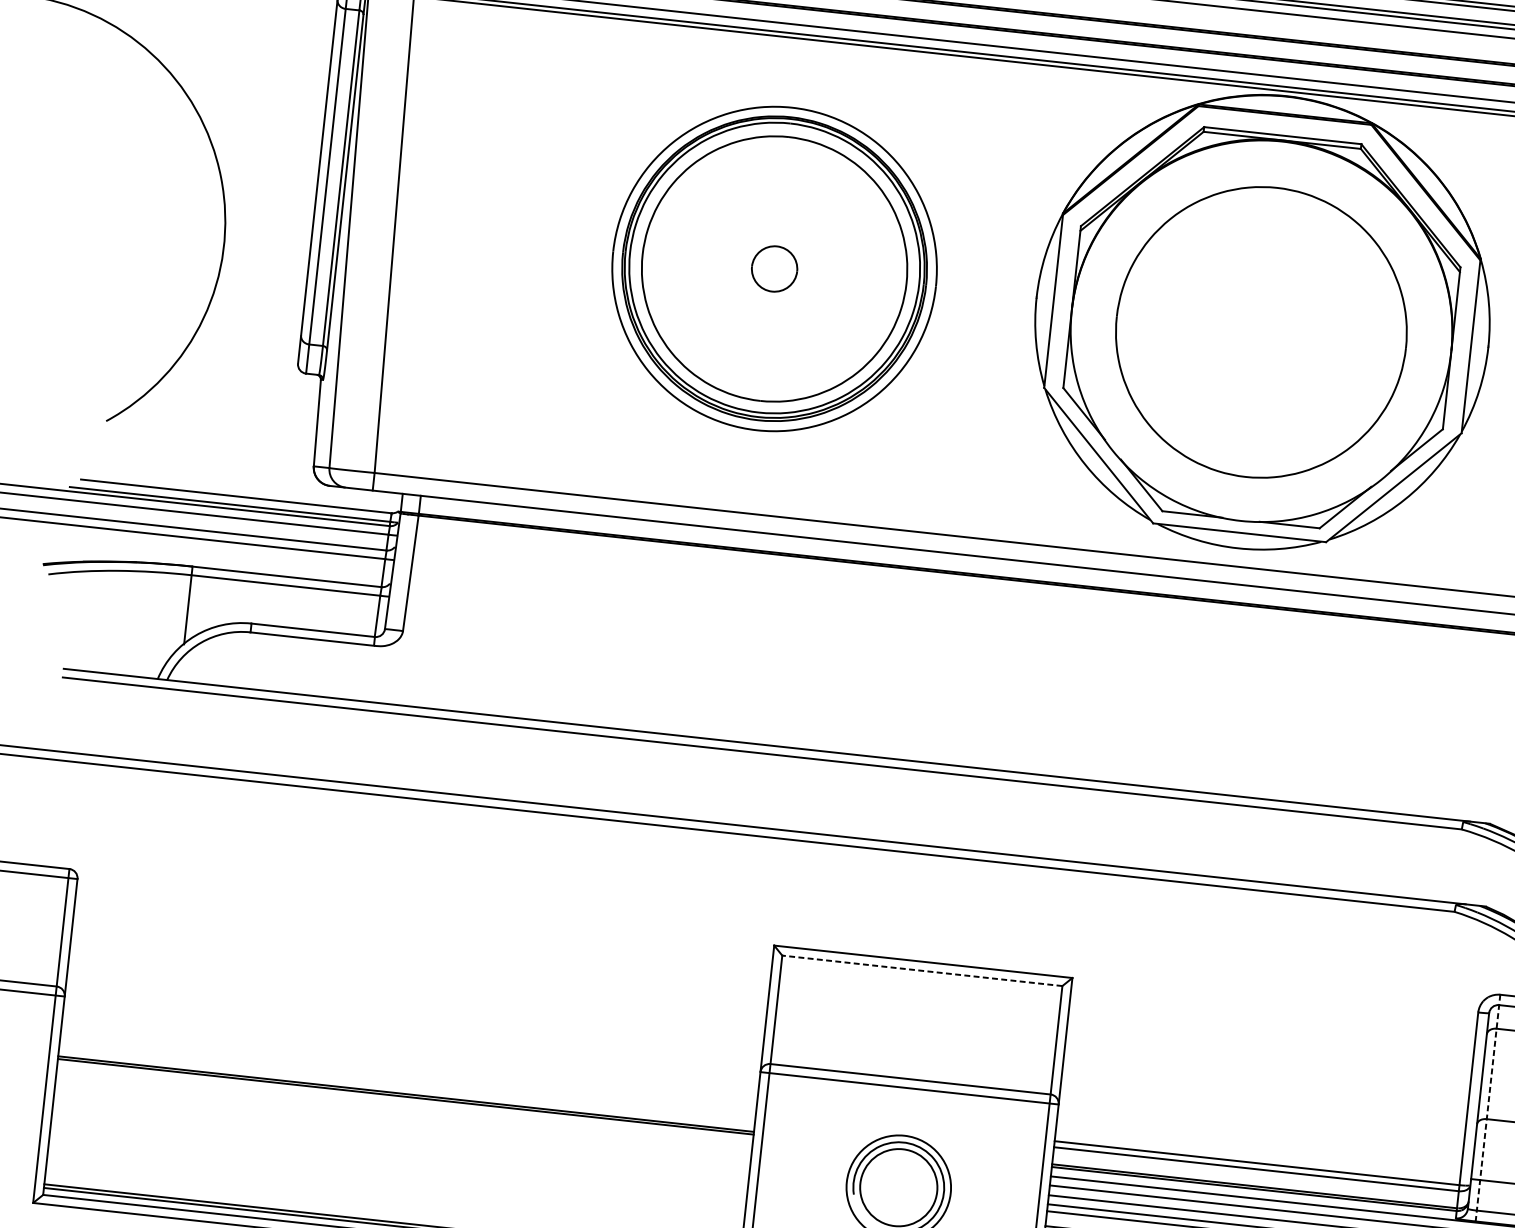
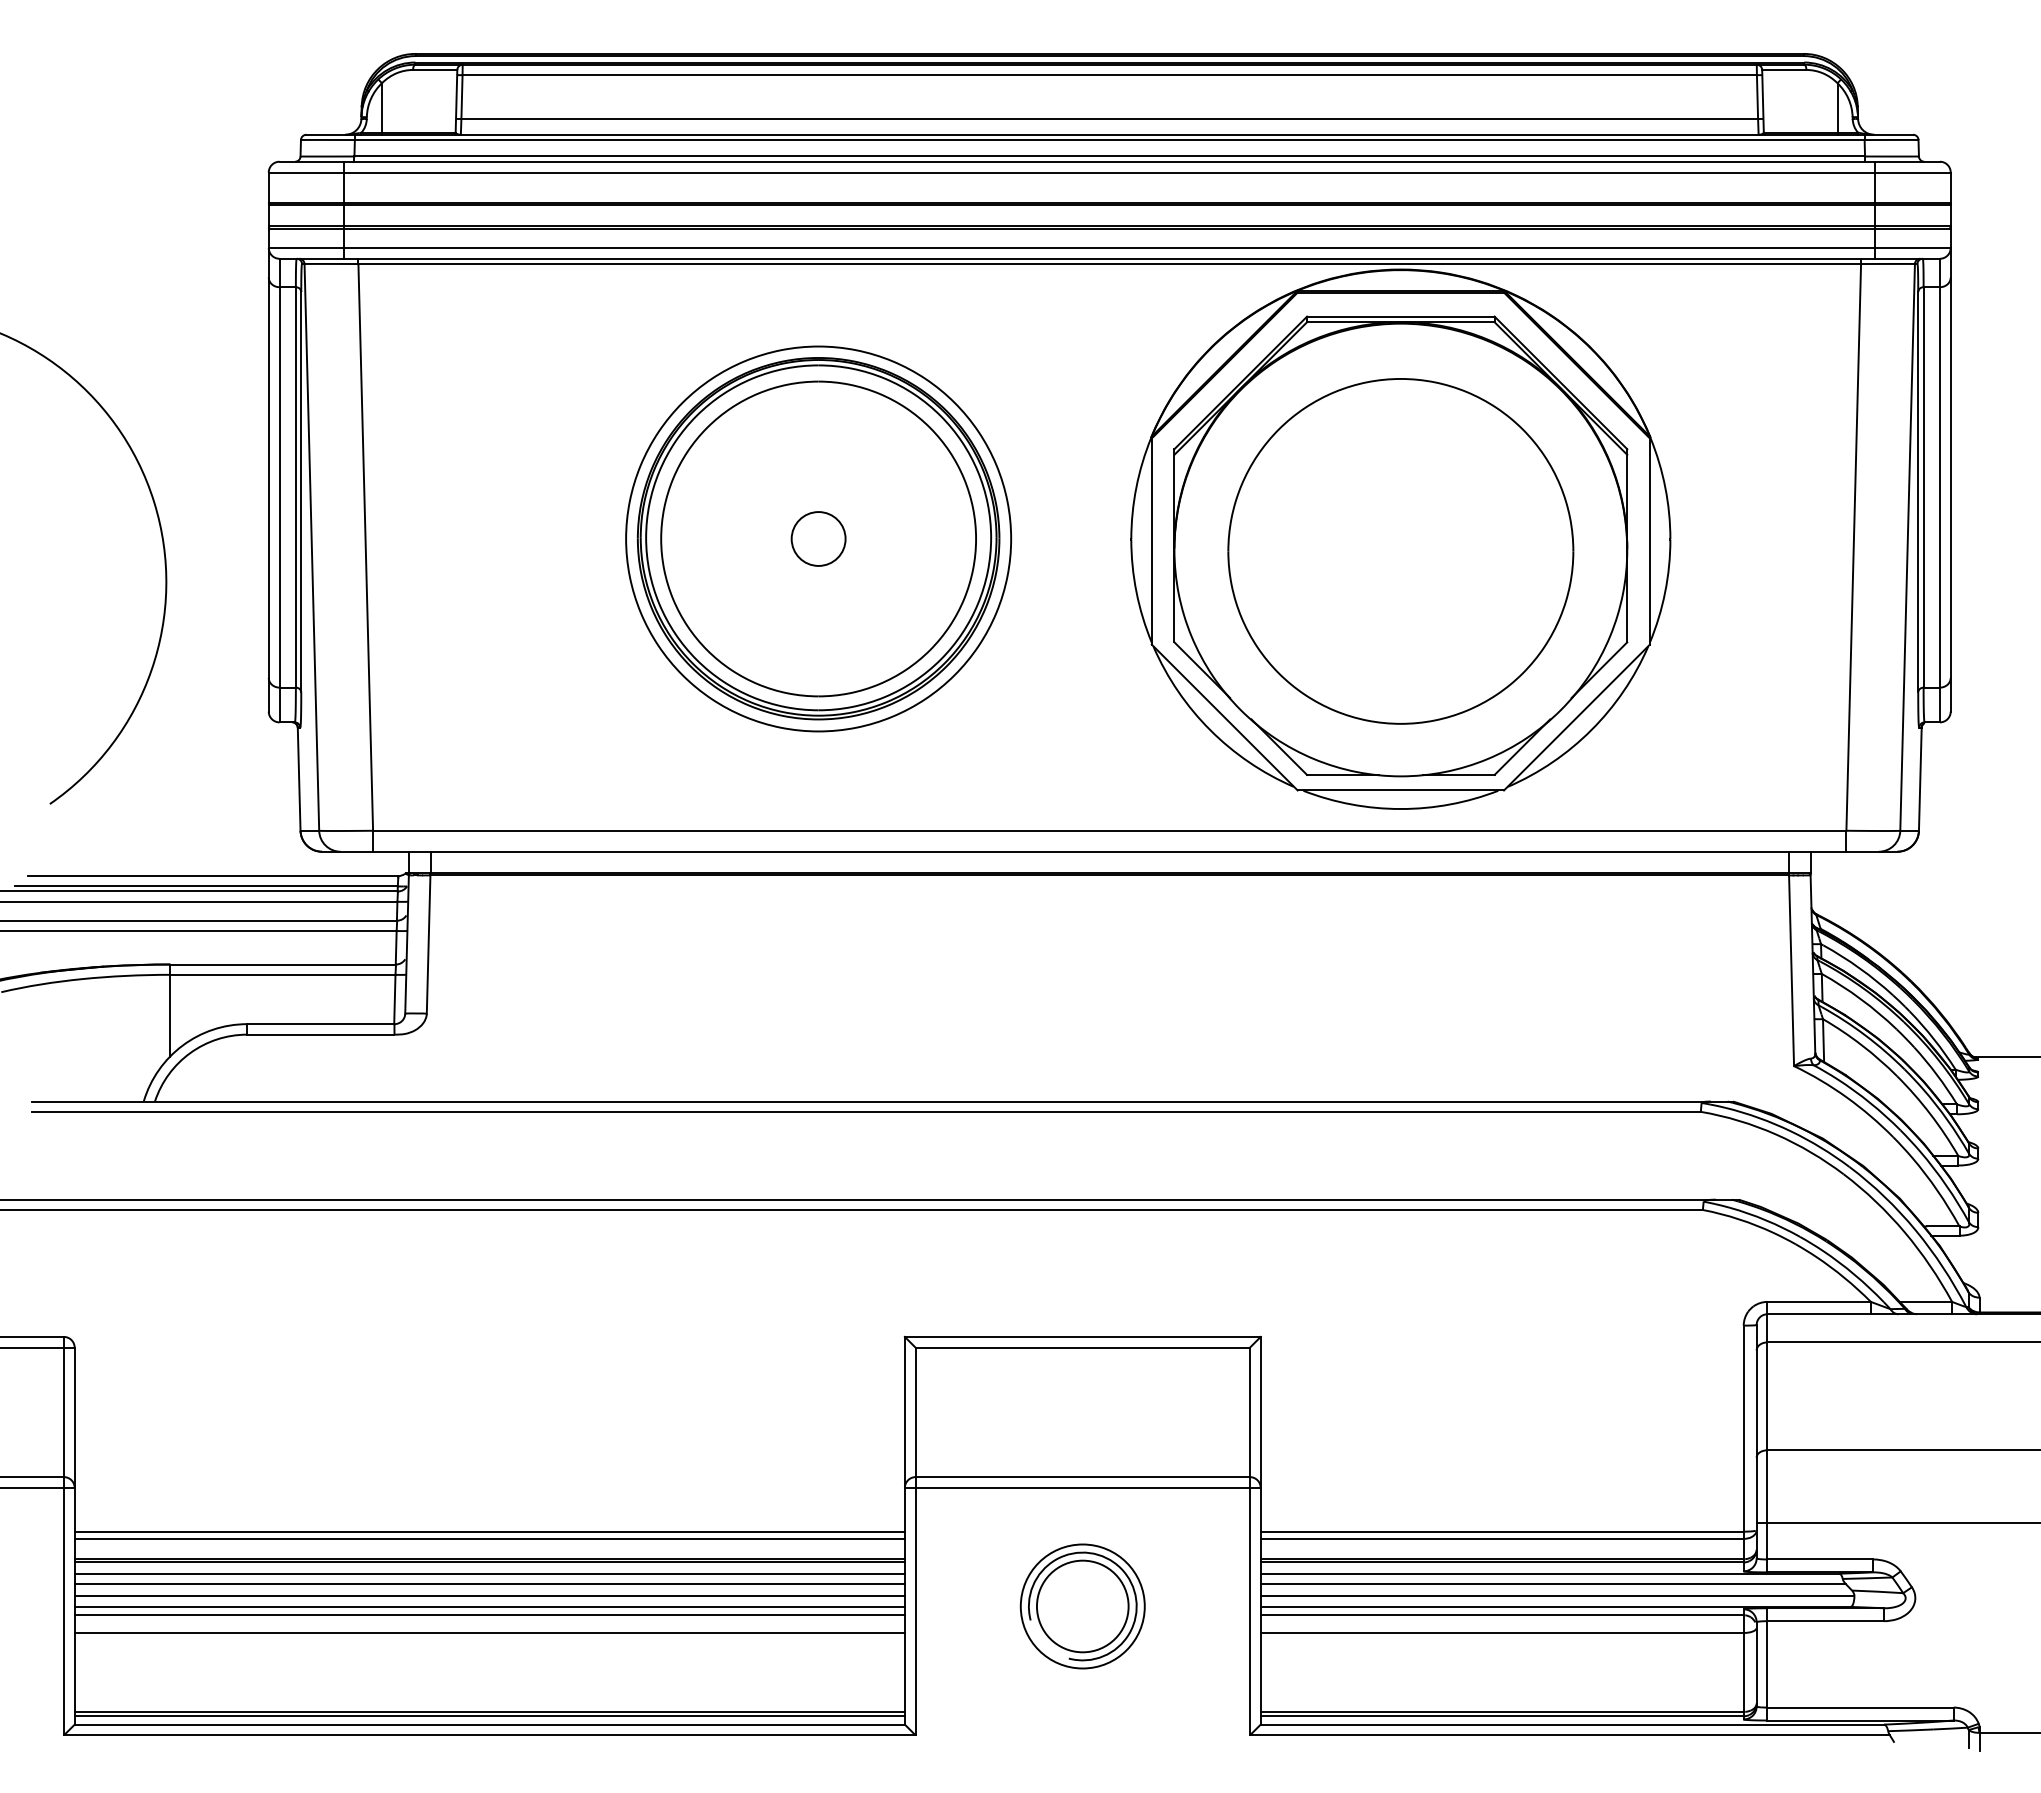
line: (922, 970) -> (1082, 1347), dashed -> solid
line: (408, 1070) -> (489, 1531), added
line: (407, 1076) -> (489, 1538), added
line: (404, 1106) -> (489, 1573), added
line: (1488, 1108) -> (1767, 1437), dashed -> solid
line: (403, 1115) -> (489, 1584), added
line: (402, 1125) -> (489, 1596), added
line: (401, 1133) -> (489, 1606), added
line: (400, 1141) -> (489, 1615), added
line: (399, 1155) -> (489, 1632), added

